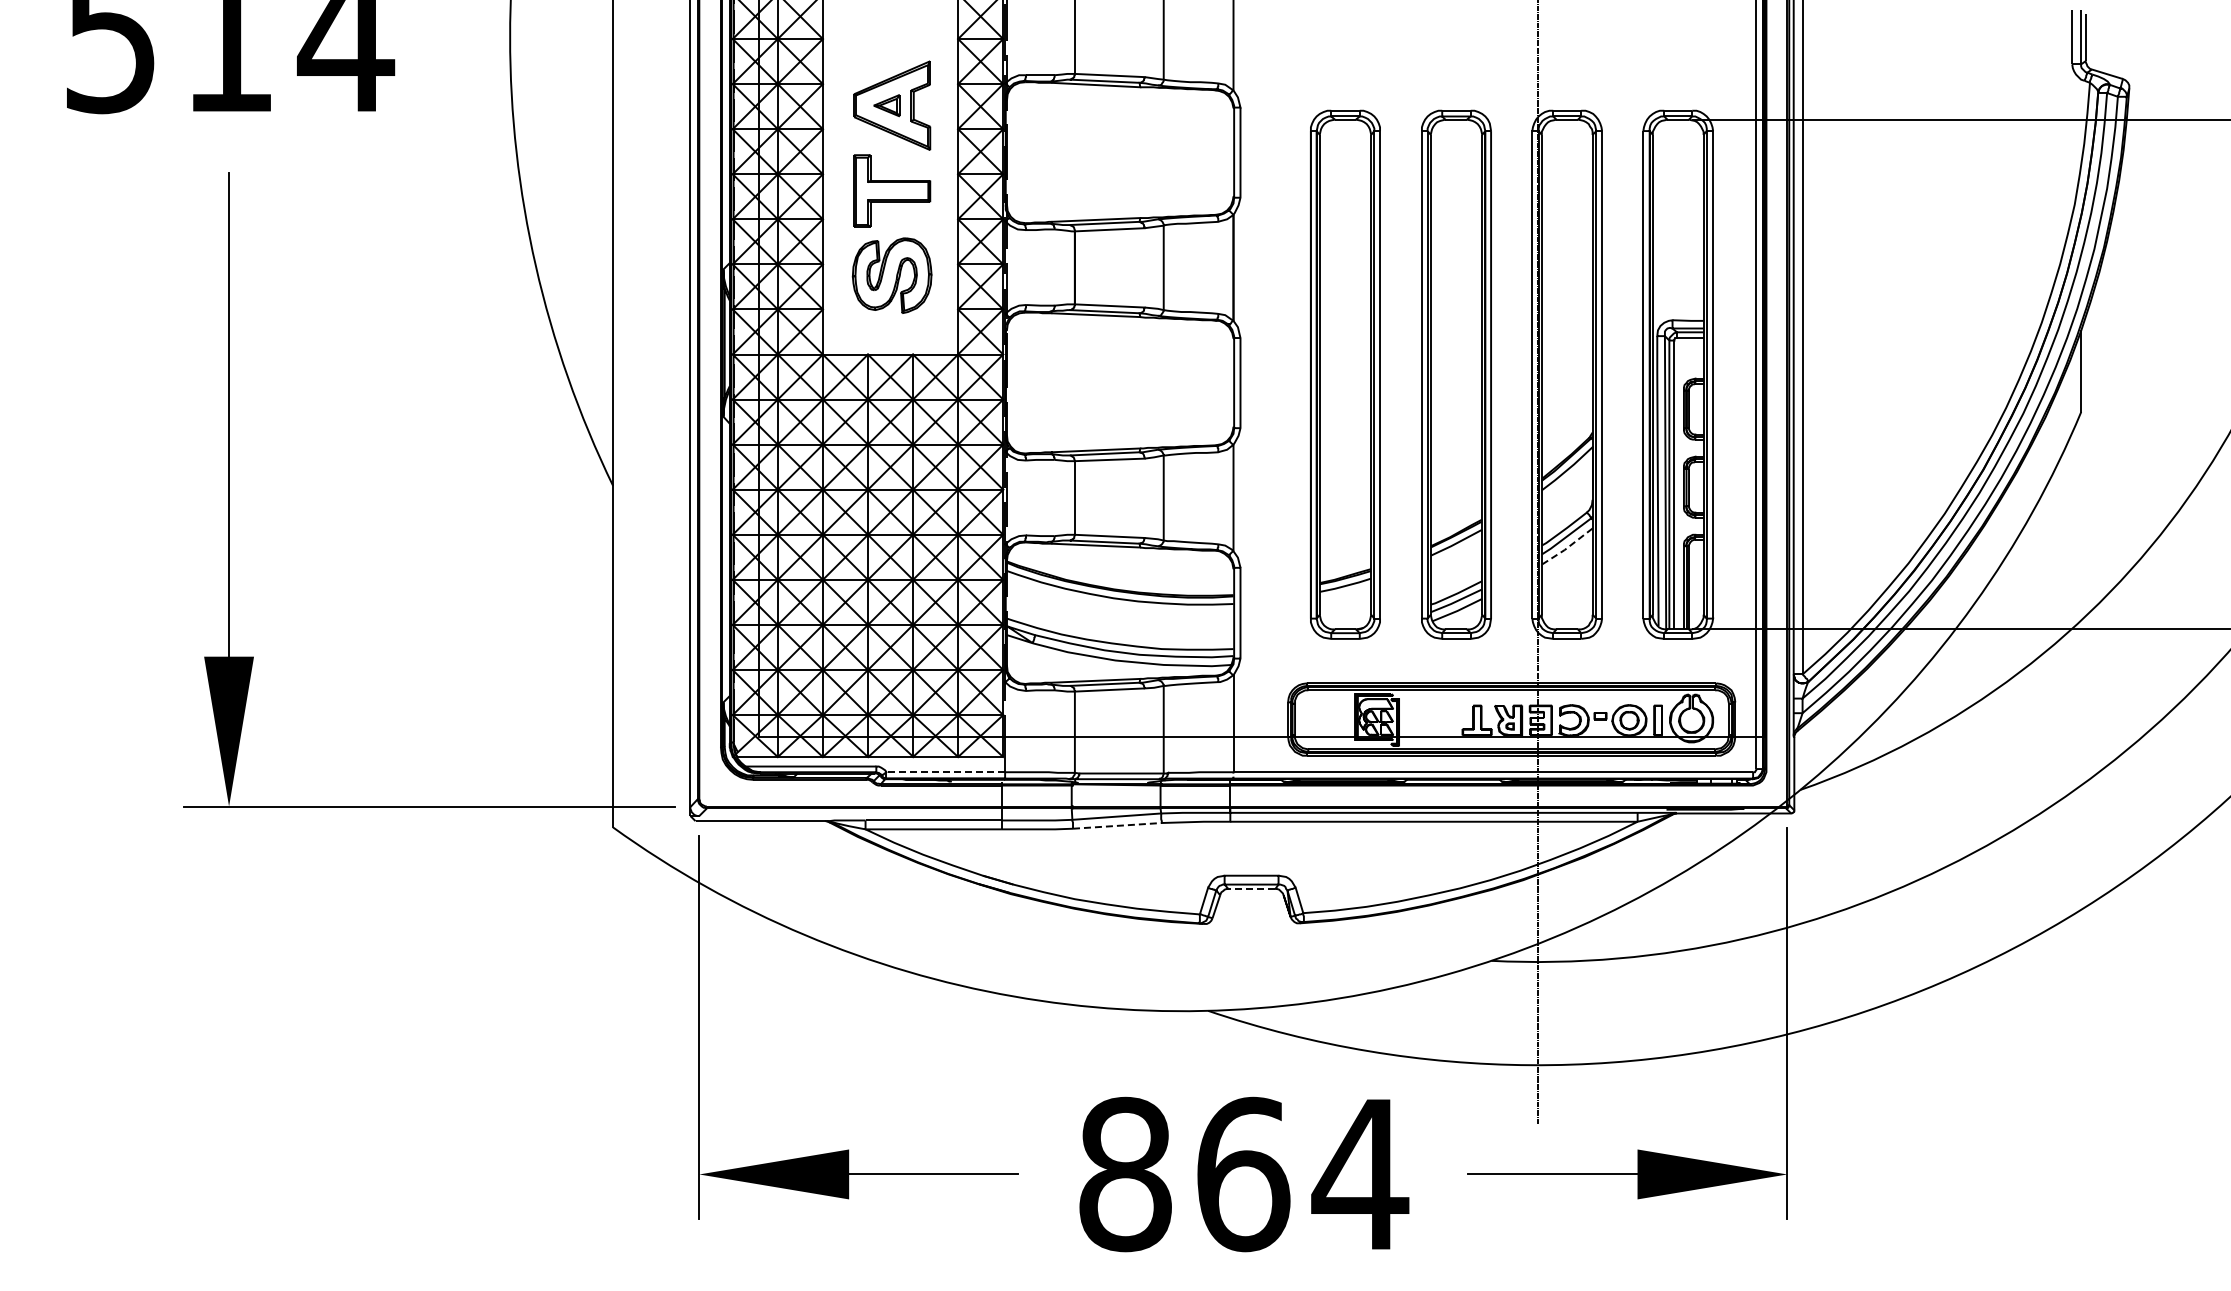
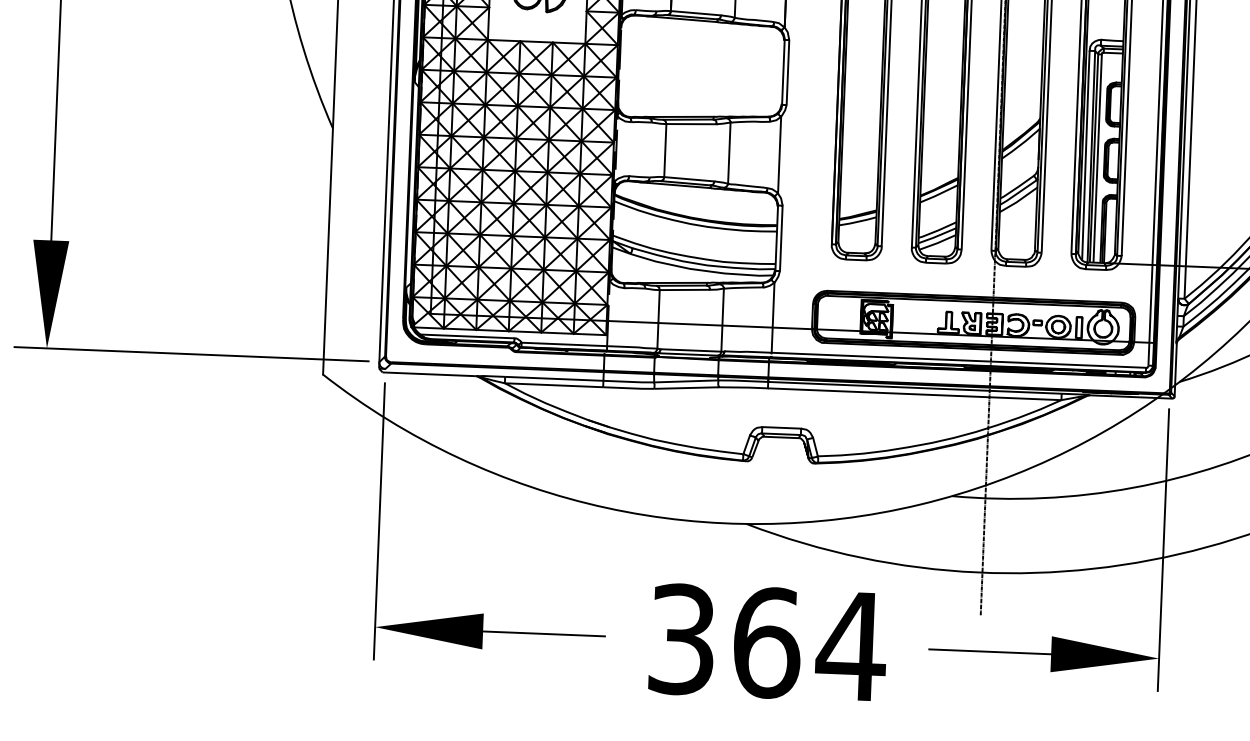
line: (1567, 548) -> (1018, 201), dashed -> solid
line: (945, 772) -> (564, 344), dashed -> solid
line: (1117, 825) -> (686, 387), dashed -> solid
line: (1251, 889) -> (781, 437), dashed -> solid
text: (1125, 1174) -> (682, 639), 864 -> 364

